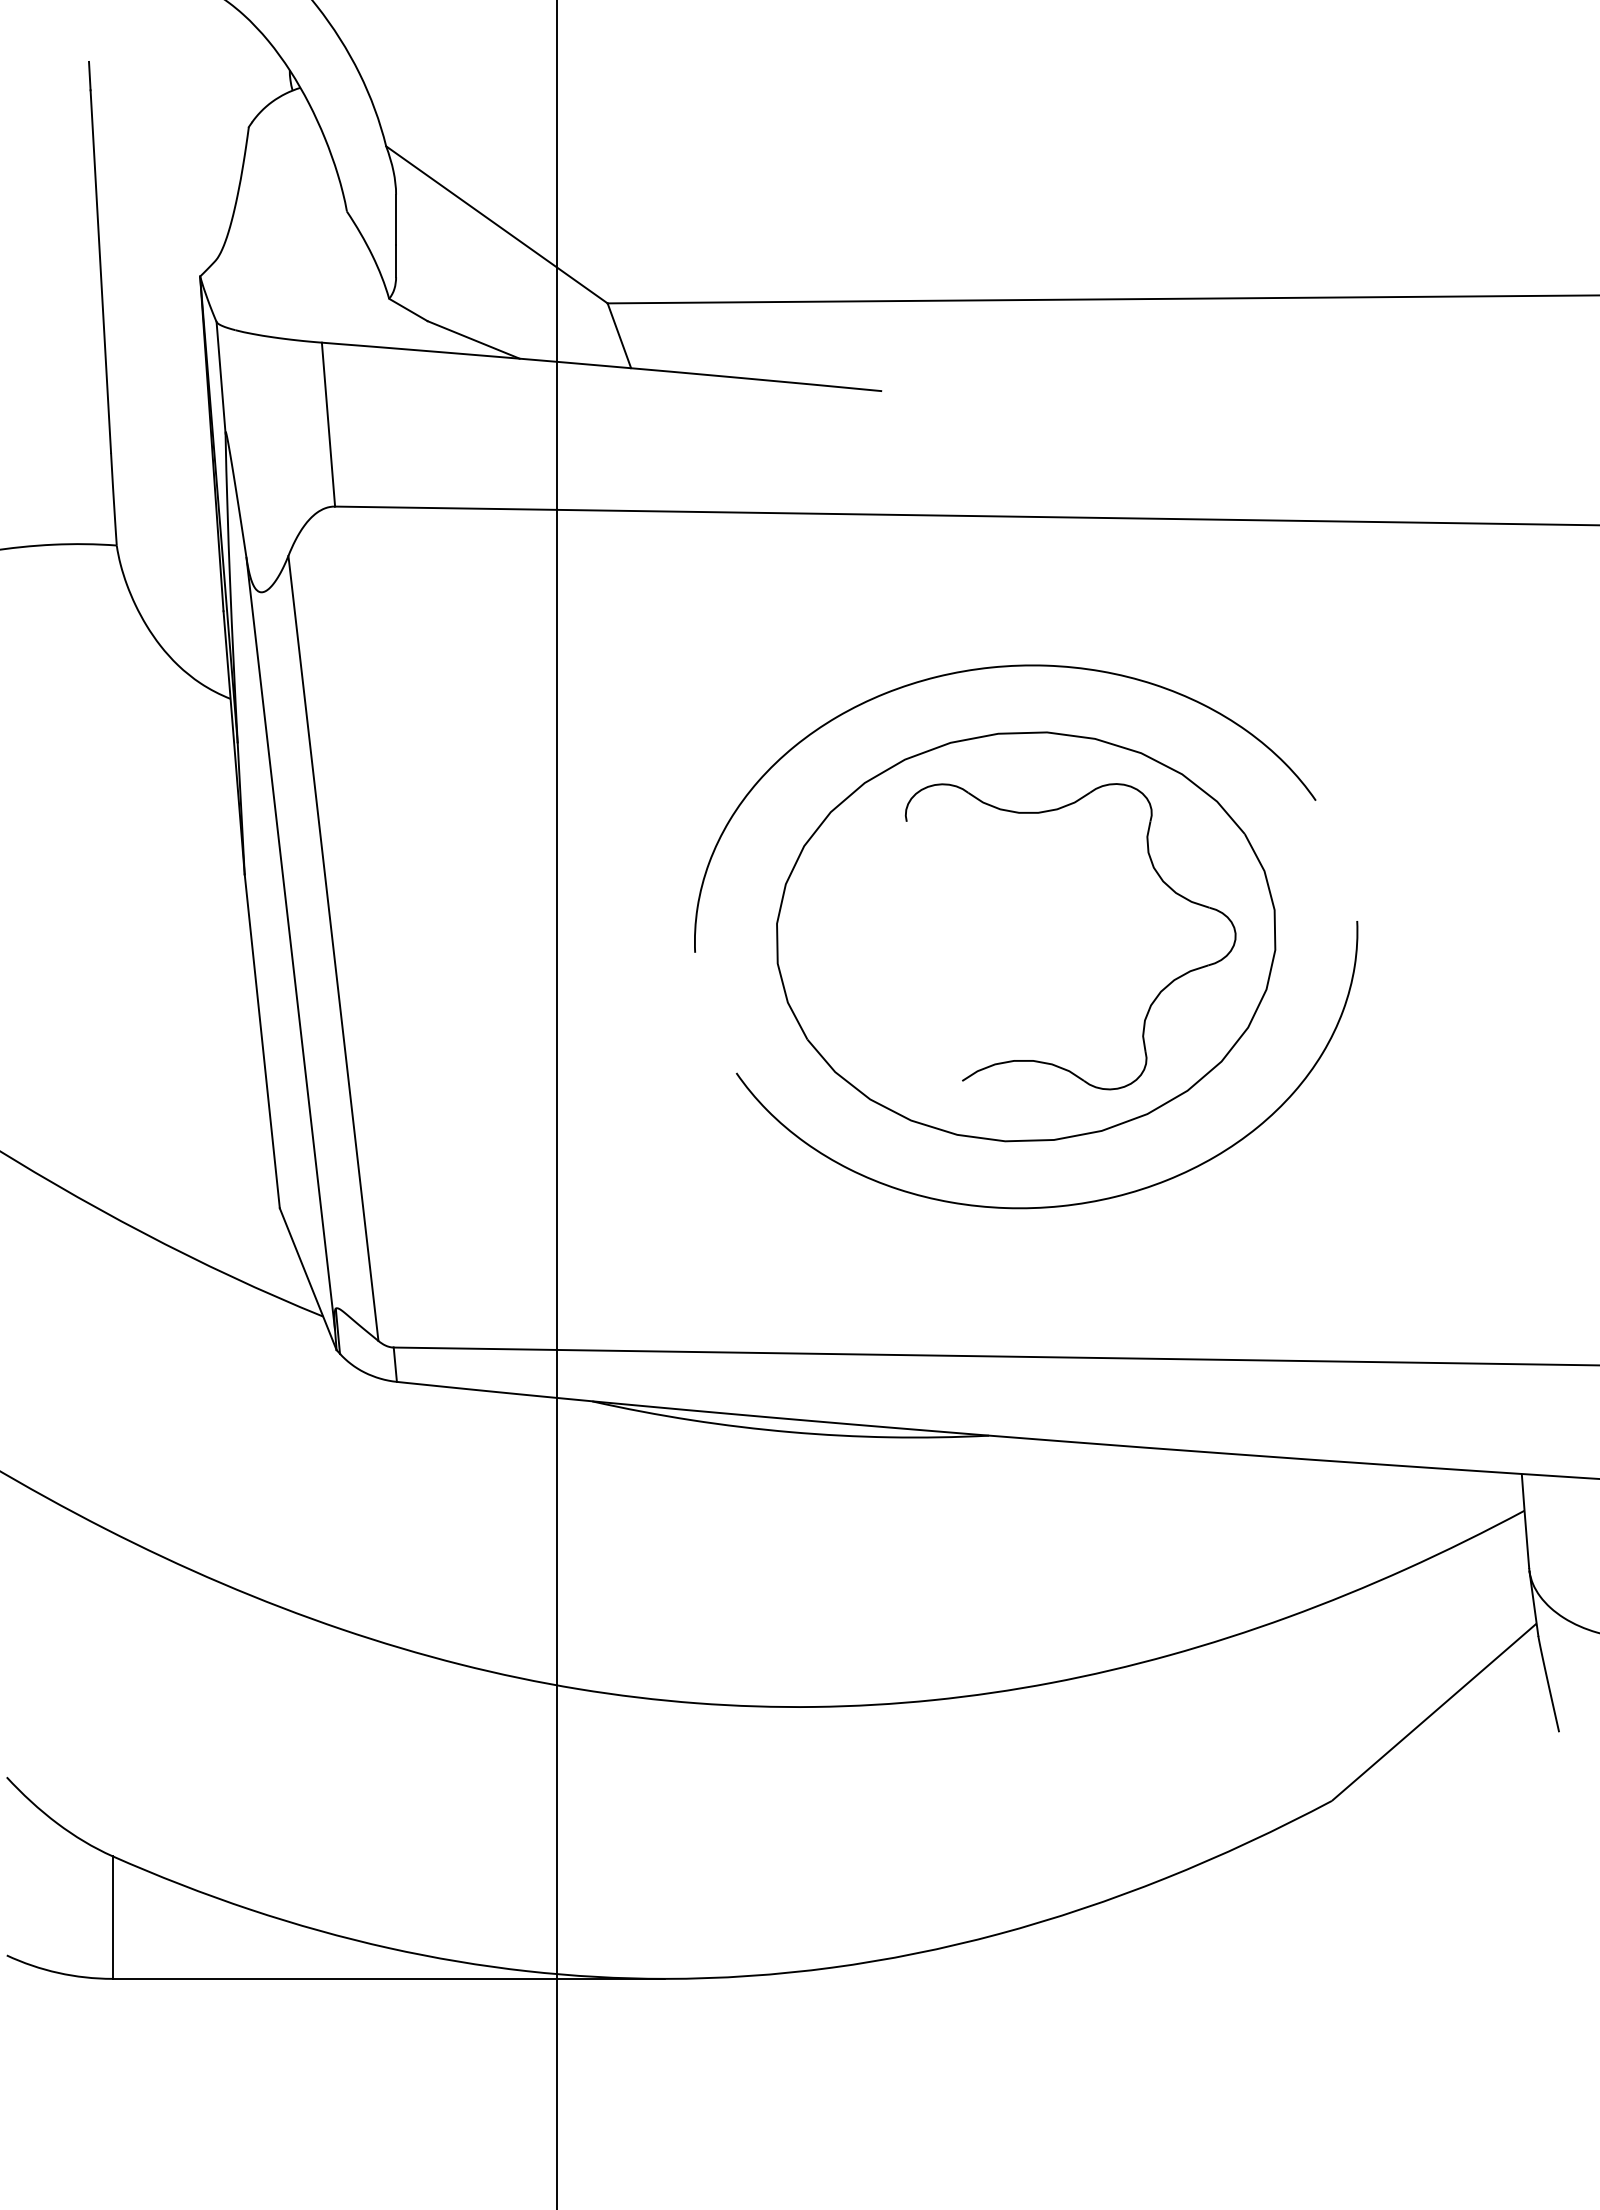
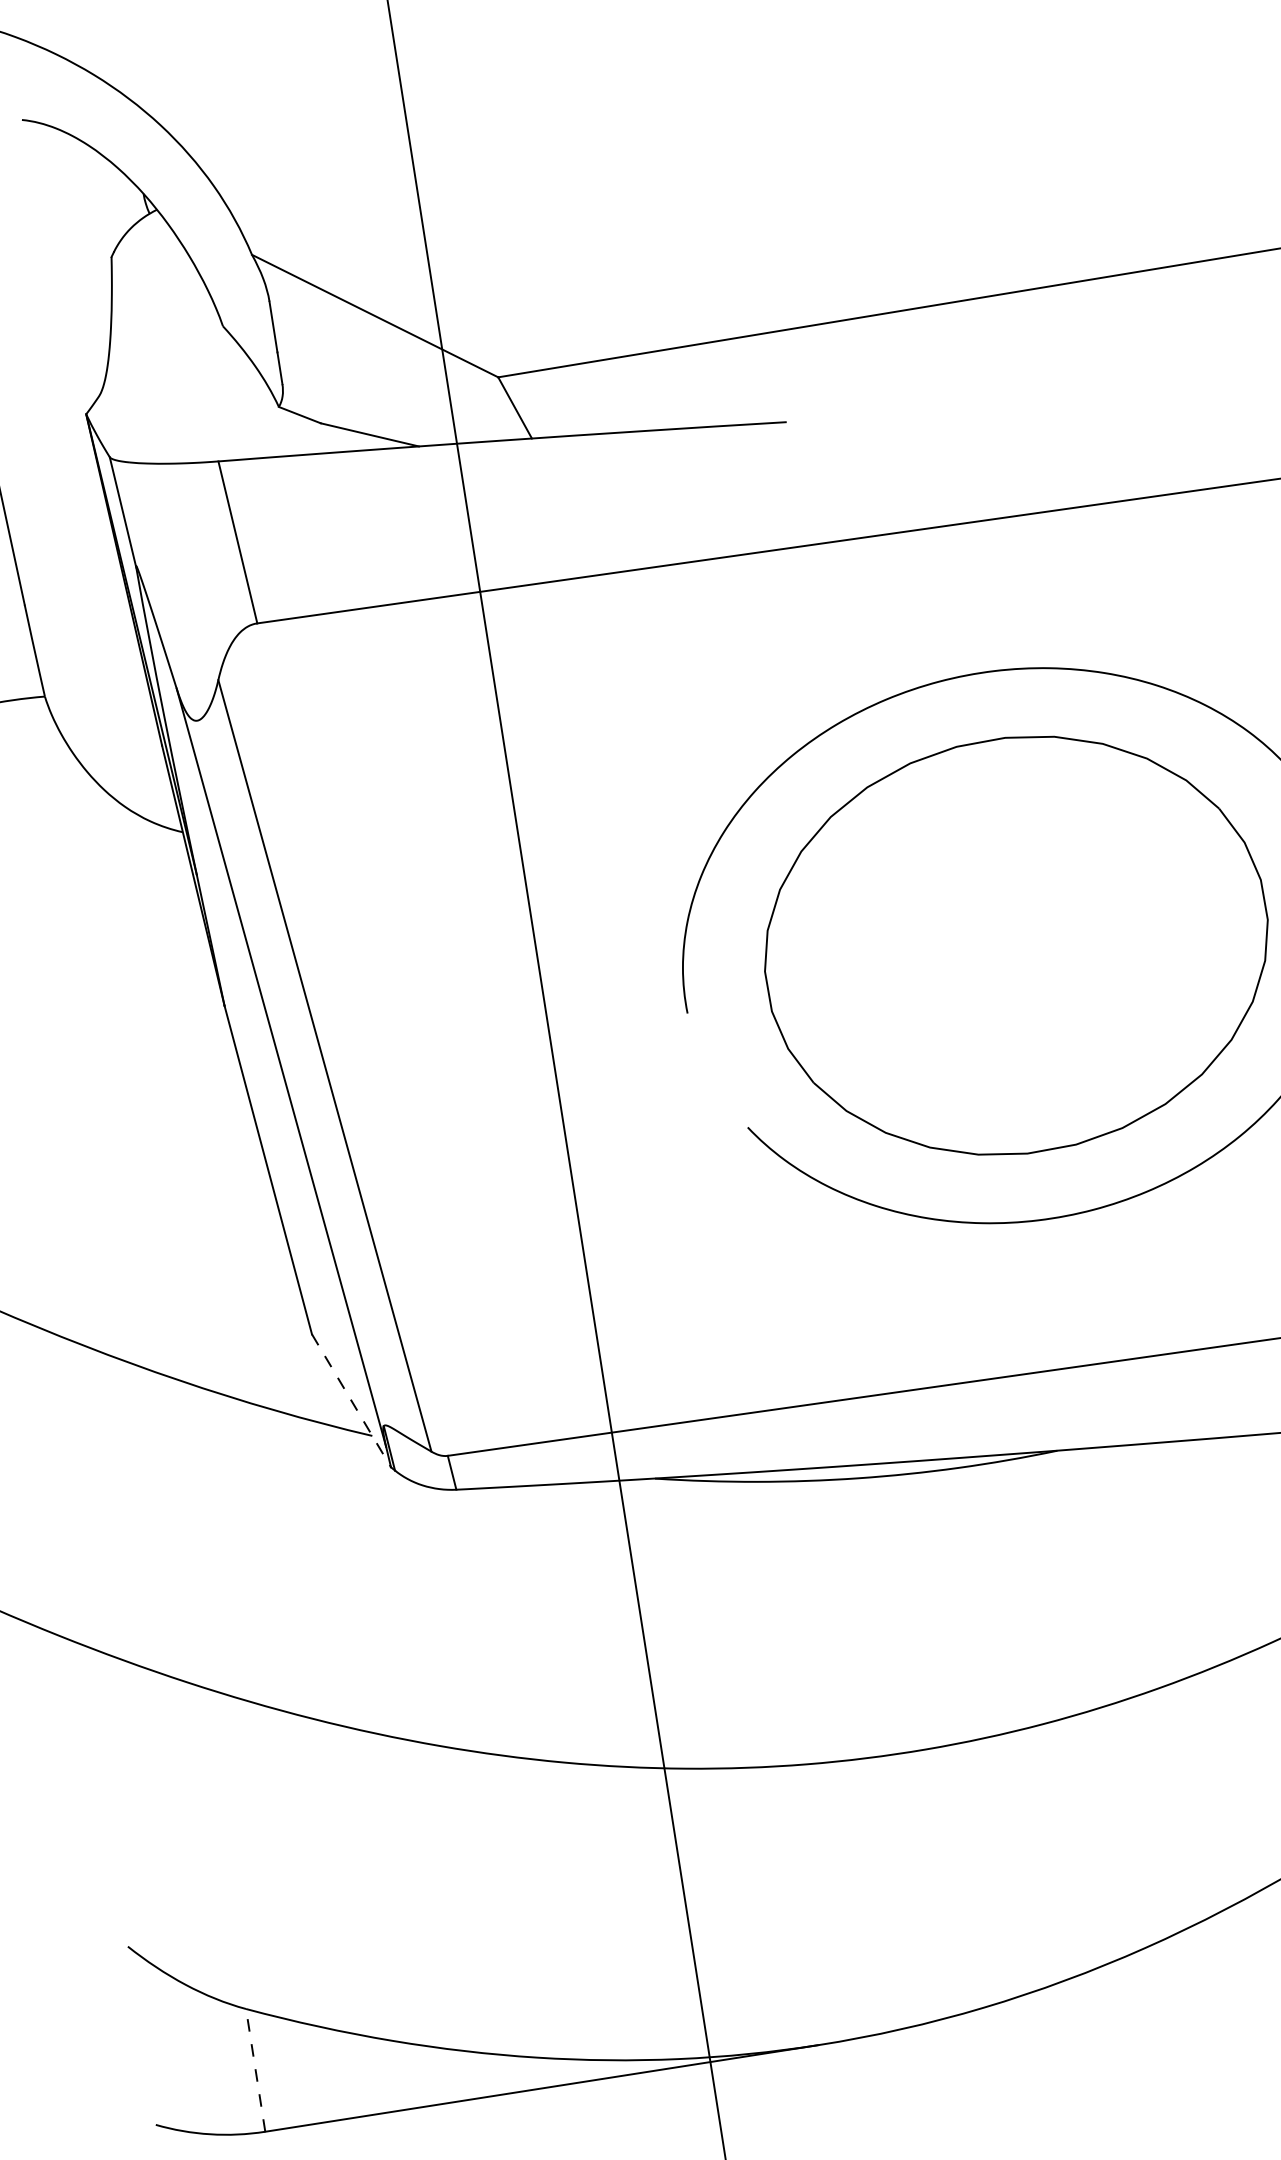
part: (1154, 998) -> (1154, 987), removed
line: (308, 1279) -> (351, 1401), solid -> dashed
line: (112, 1917) -> (255, 2070), solid -> dashed

